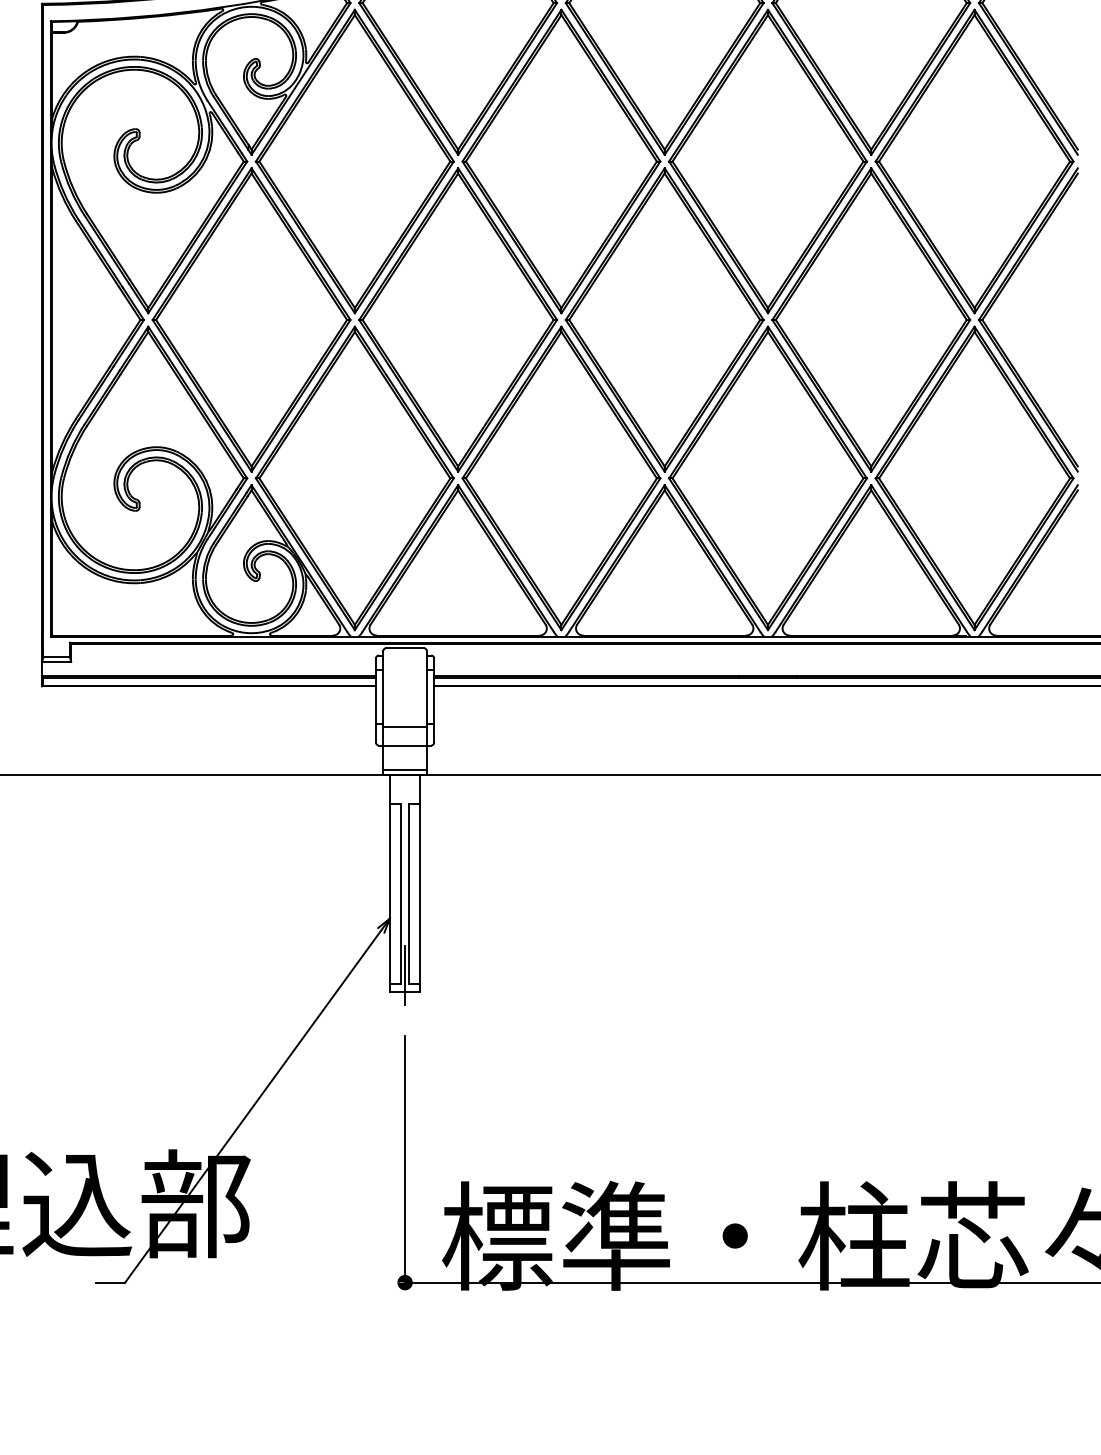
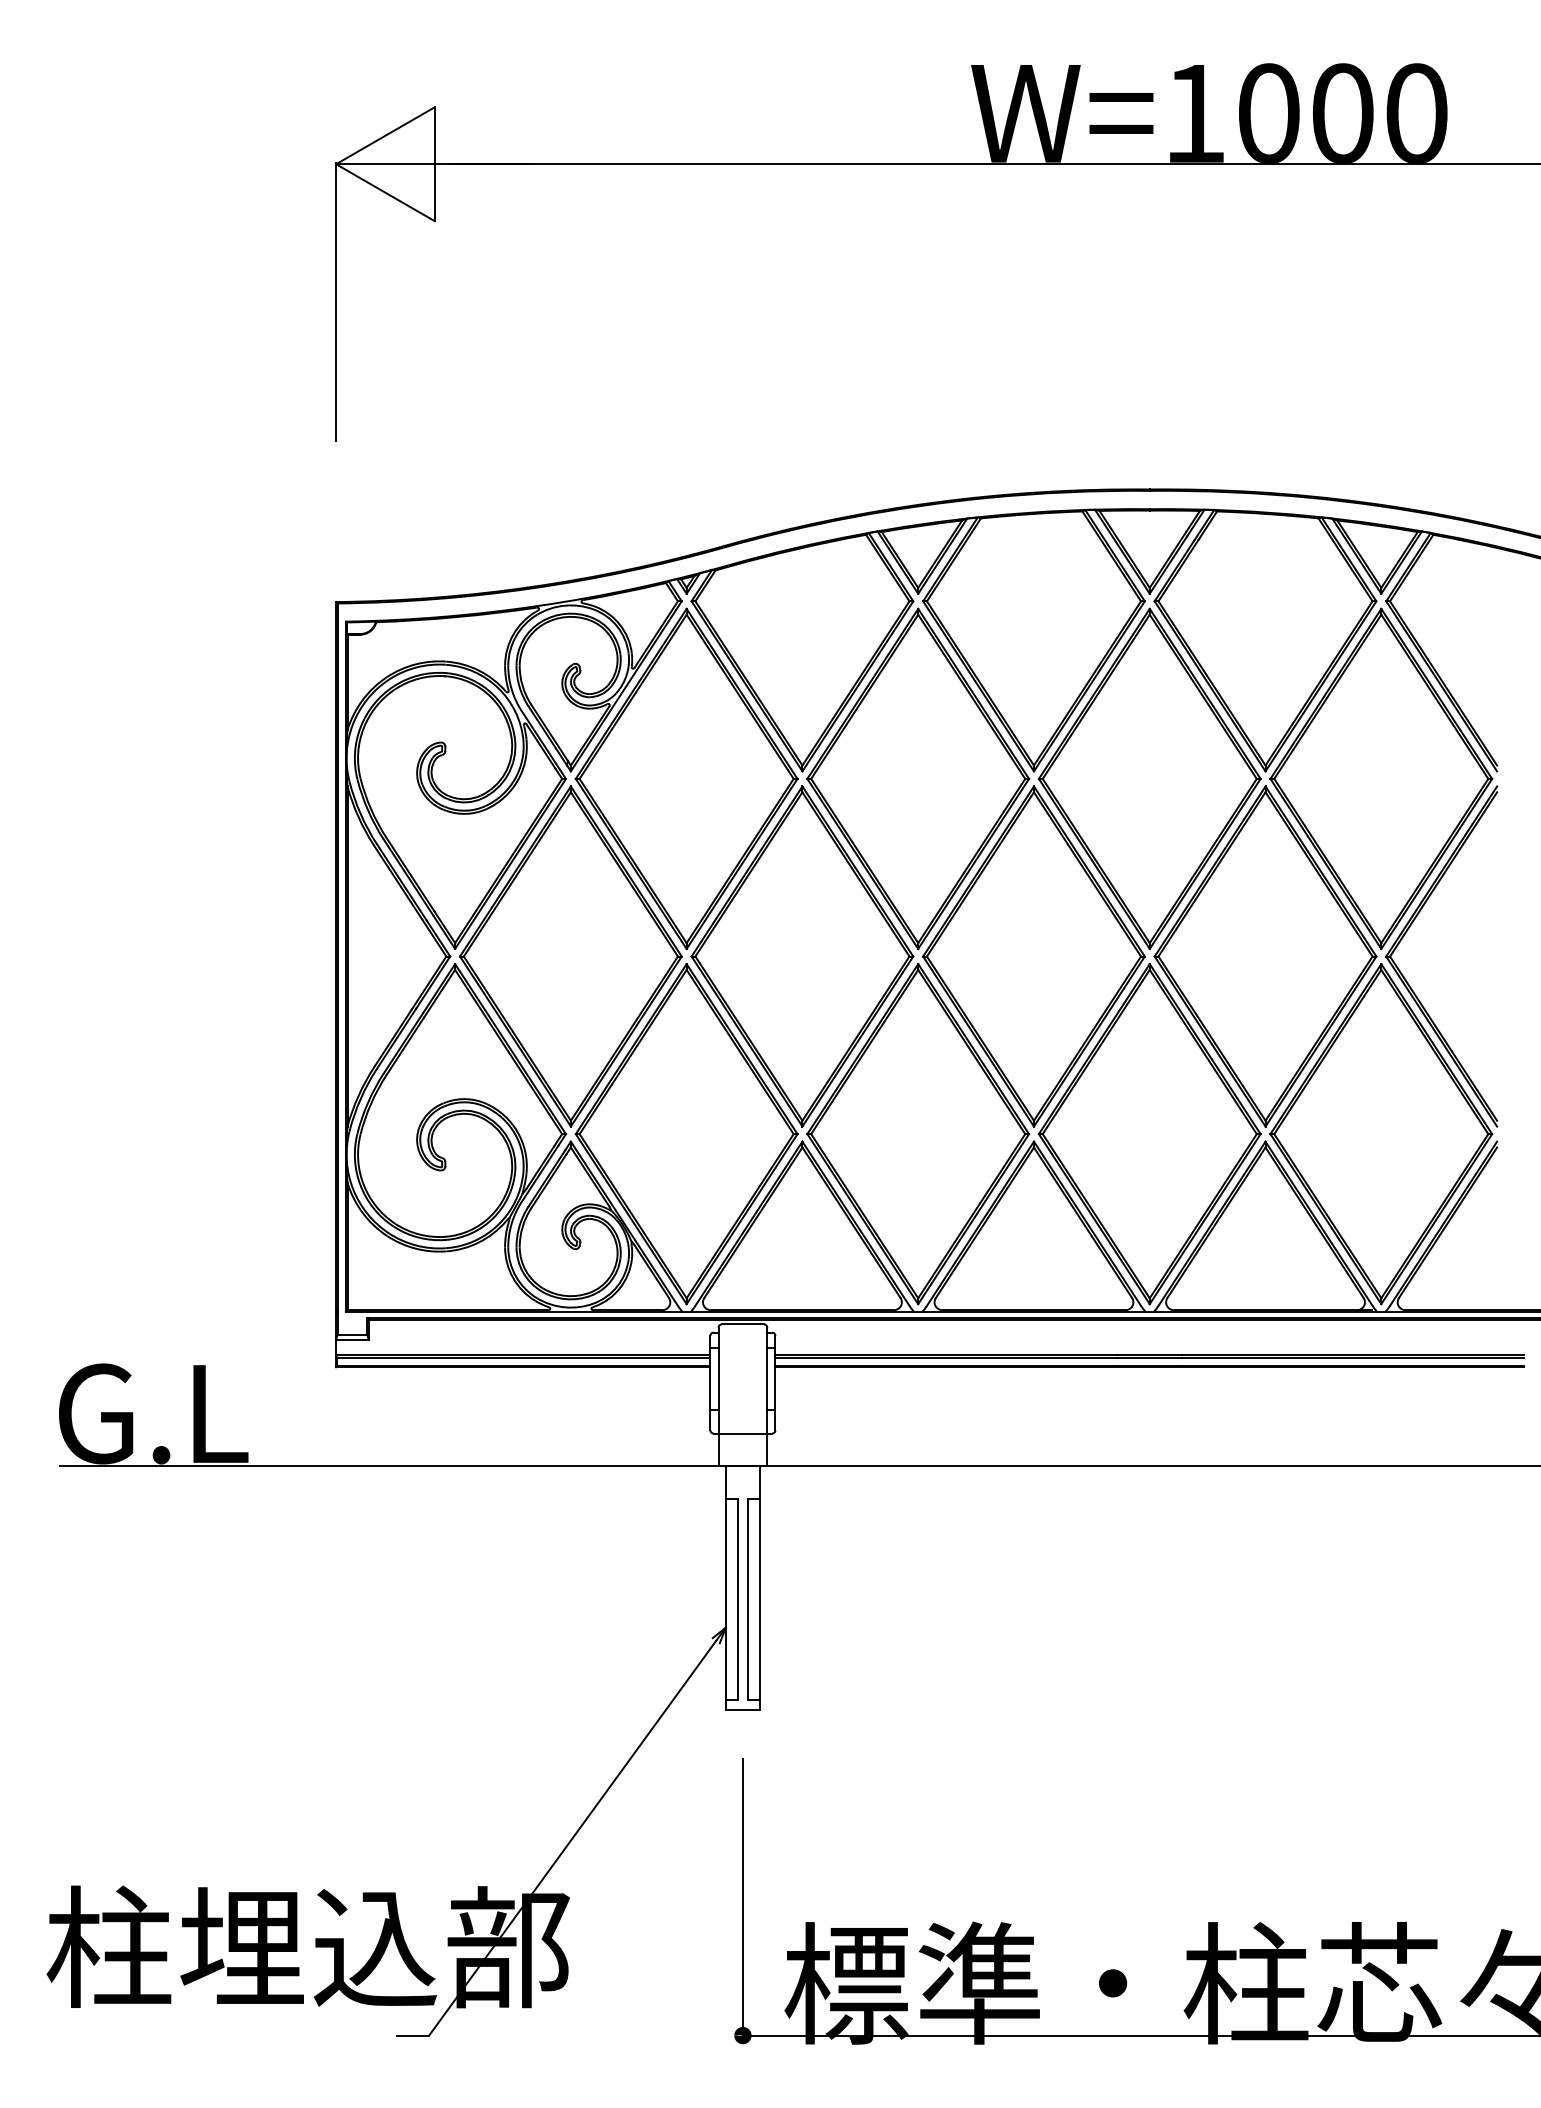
line: (404, 726) -> (742, 1412), removed
line: (404, 770) -> (742, 1461), removed
line: (404, 975) -> (742, 1691), removed

